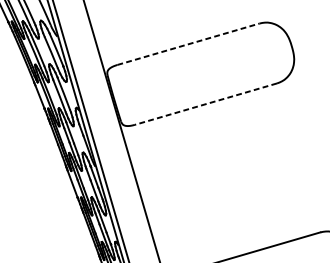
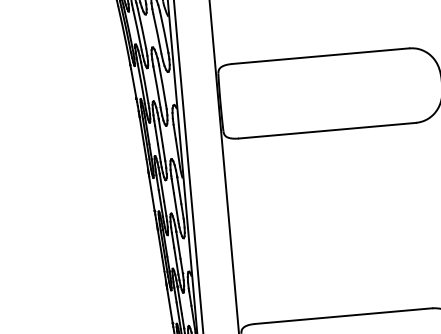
line: (188, 44) -> (320, 56), dashed -> solid
line: (205, 103) -> (327, 130), dashed -> solid

